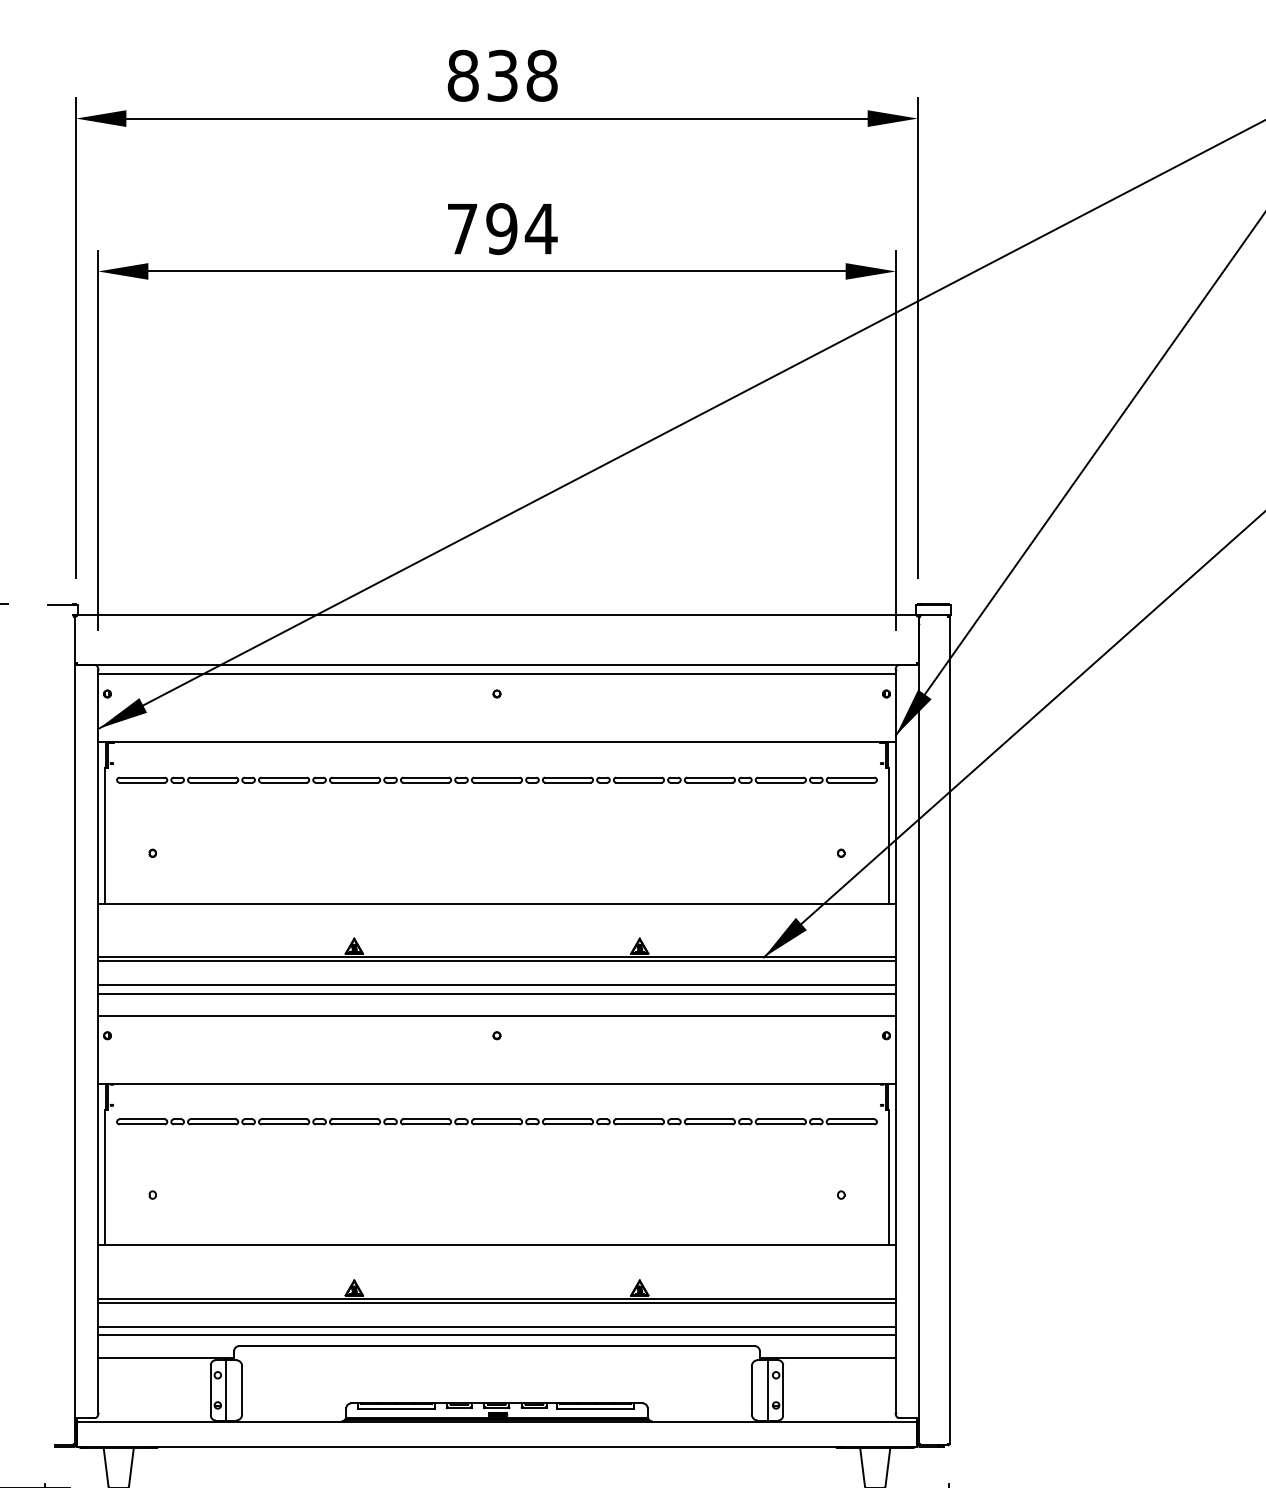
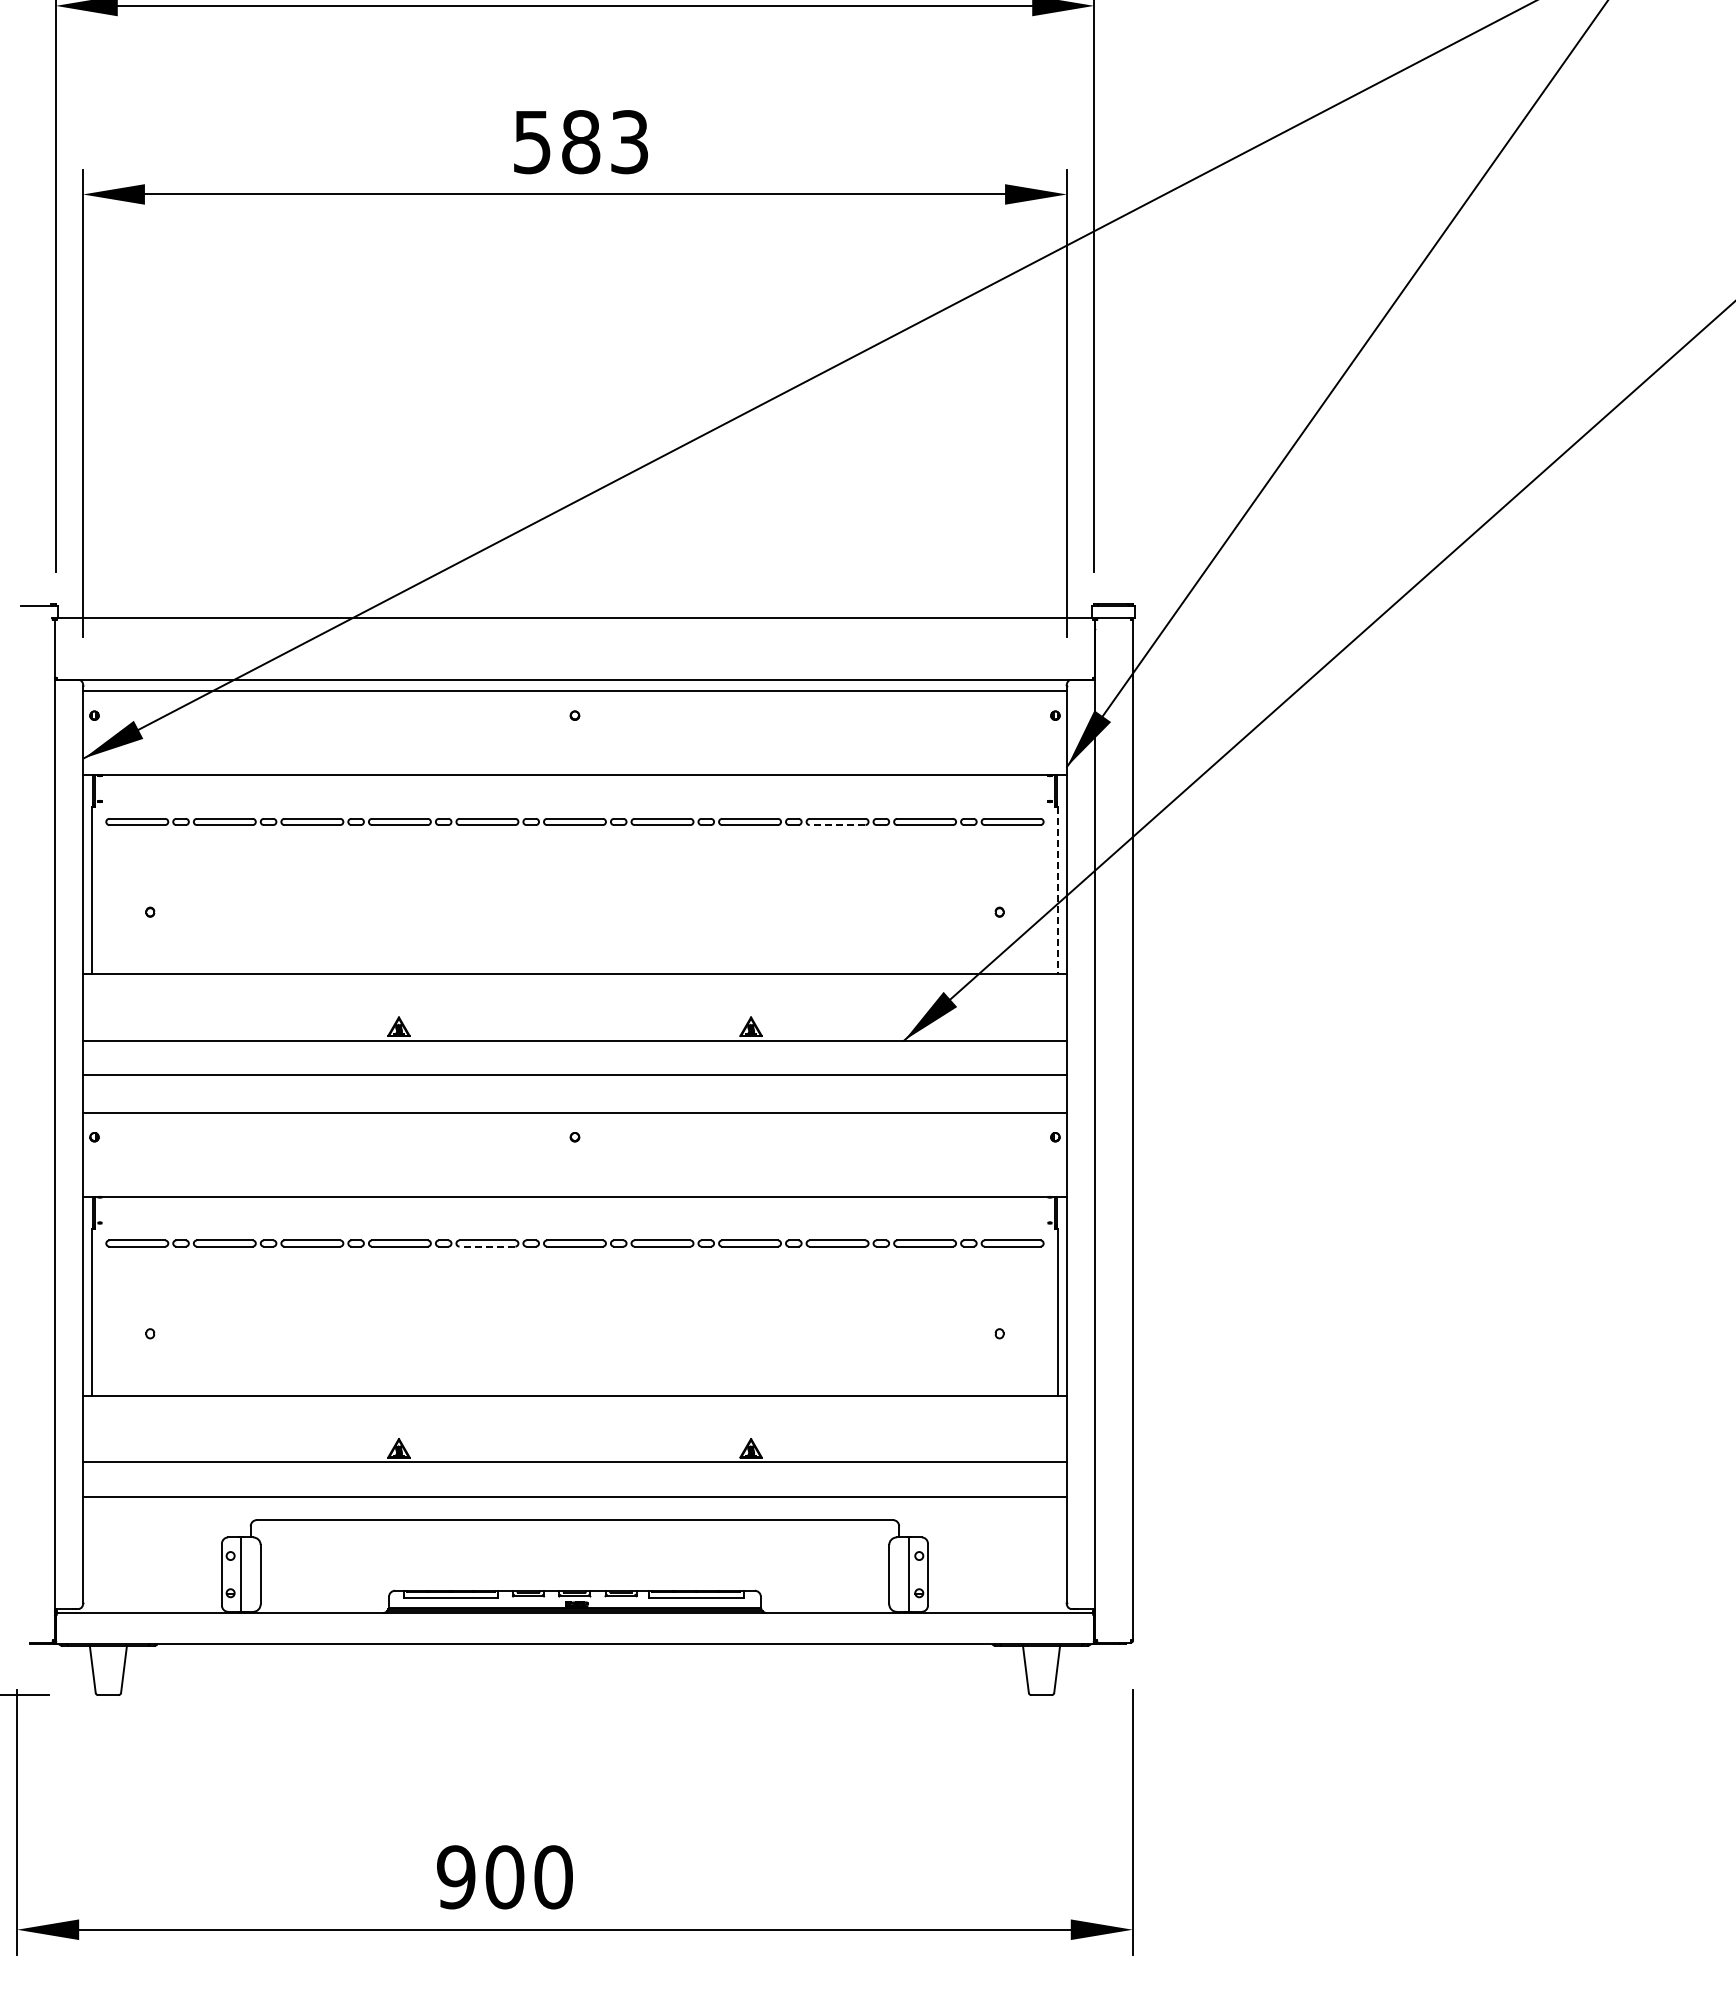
text: (502, 229) -> (581, 142), 794 -> 583
line: (709, 783) -> (837, 825), solid -> dashed
line: (888, 835) -> (1057, 890), solid -> dashed
line: (496, 960) -> (574, 1044), removed
line: (496, 993) -> (574, 1085), removed
line: (426, 1124) -> (487, 1246), solid -> dashed
line: (496, 1302) -> (574, 1466), removed
line: (496, 1335) -> (574, 1506), removed
line: (165, 1357) -> (166, 1534), removed
line: (828, 1357) -> (983, 1534), removed

